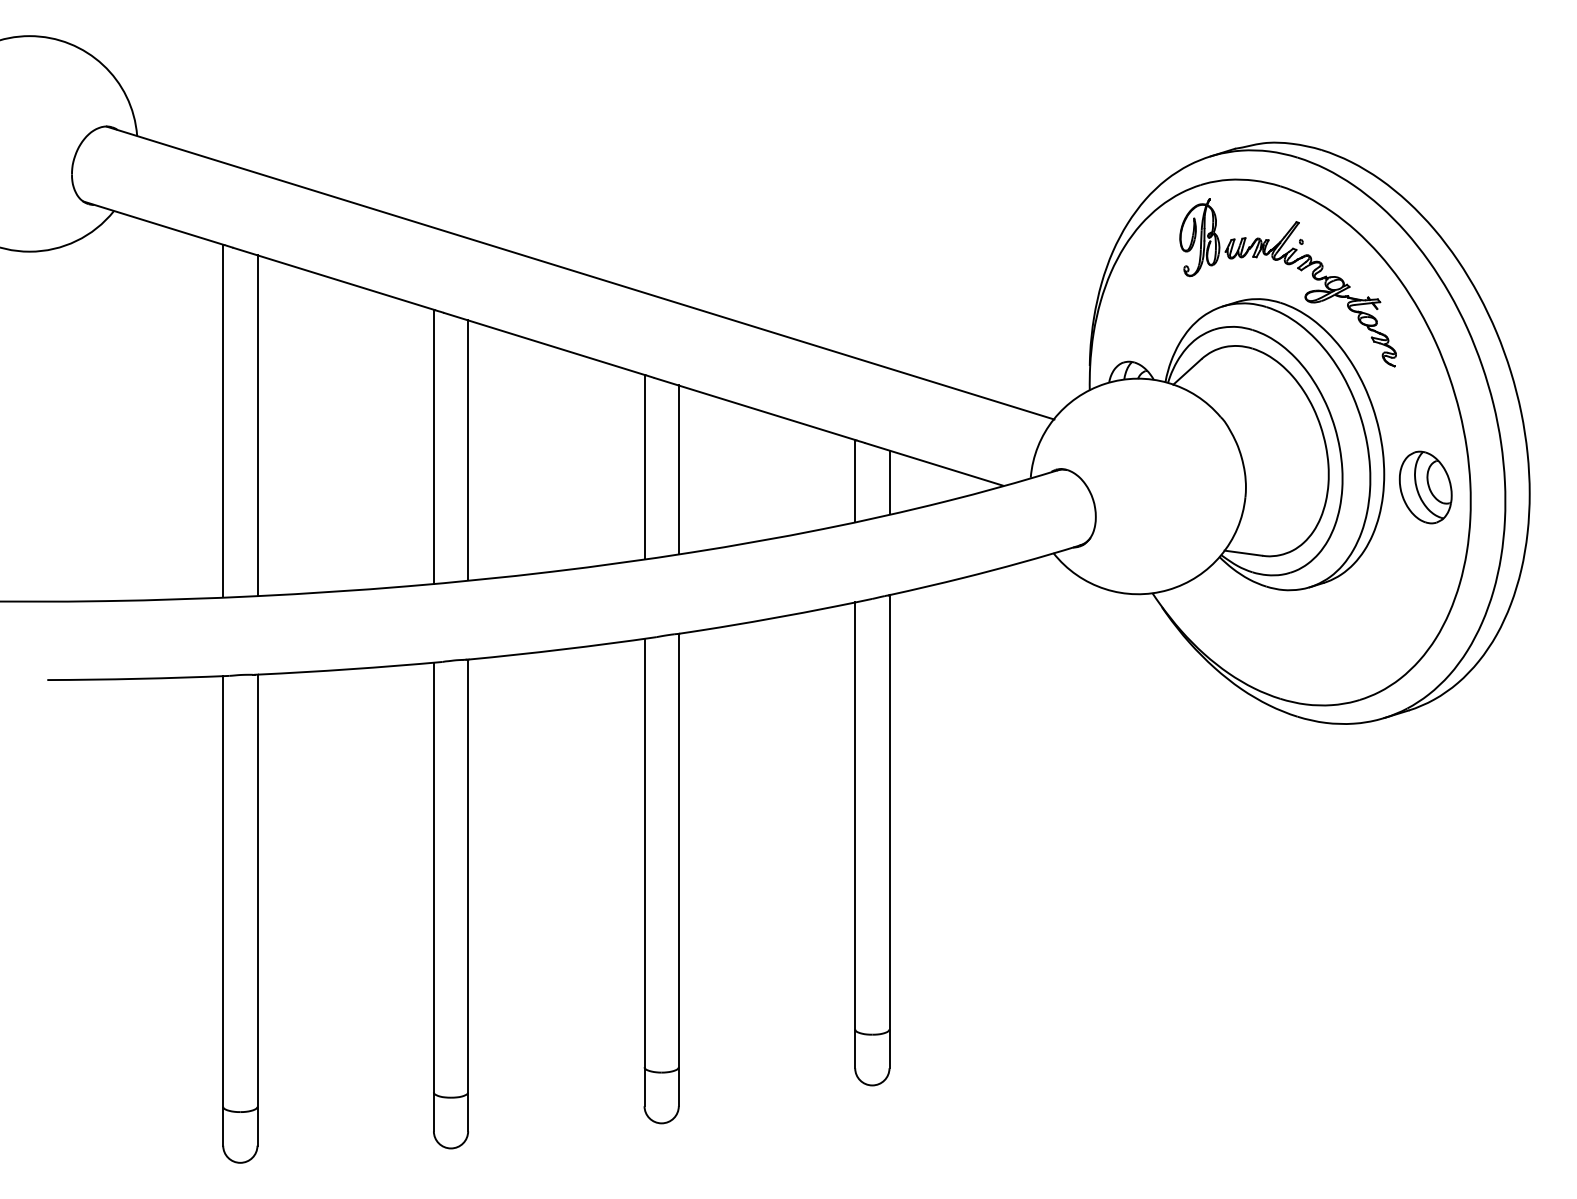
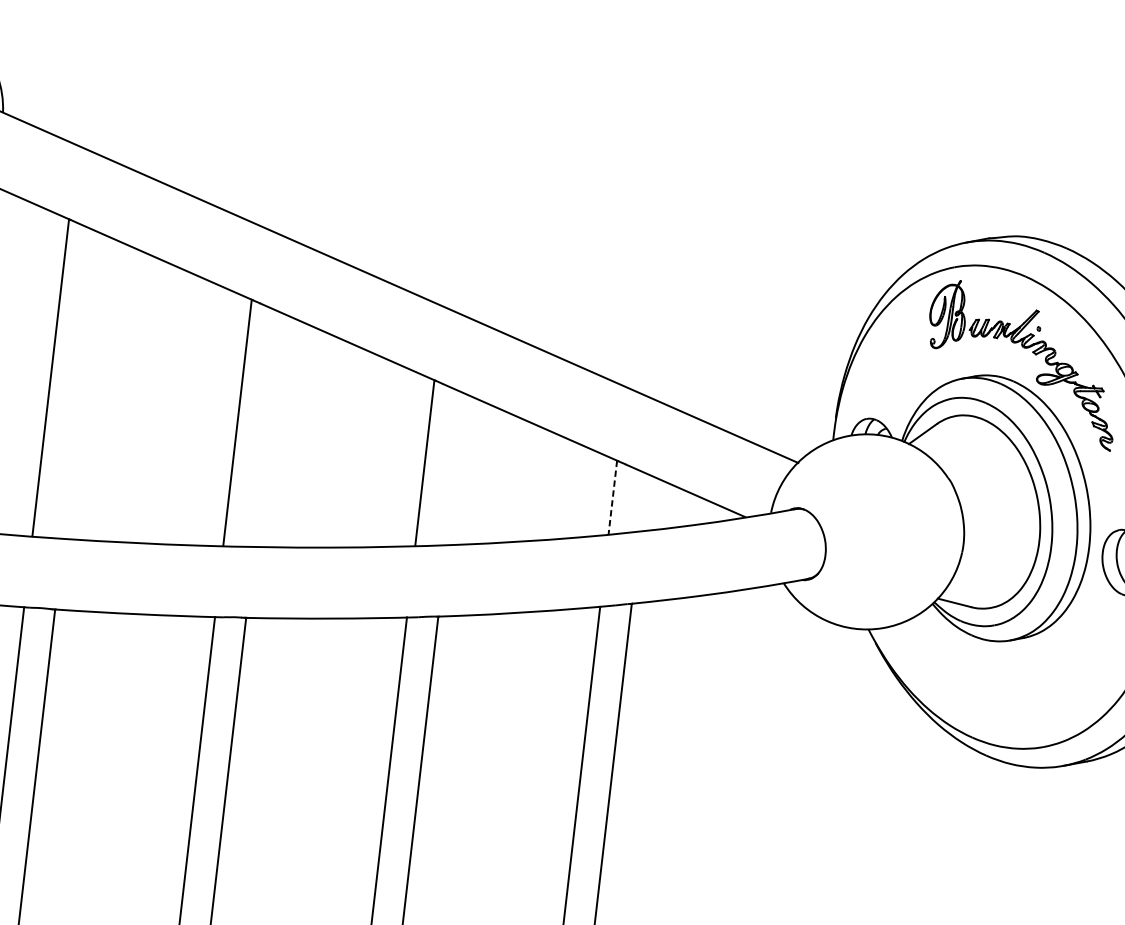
line: (257, 425) -> (81, 385), removed
line: (468, 450) -> (268, 429), removed
line: (678, 469) -> (455, 468), removed
line: (855, 480) -> (613, 497), solid -> dashed
line: (889, 482) -> (643, 502), removed

